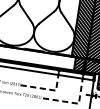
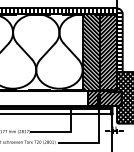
line: (49, 89) -> (63, 131), dashed -> solid
line: (75, 103) -> (95, 142), dashed -> solid

